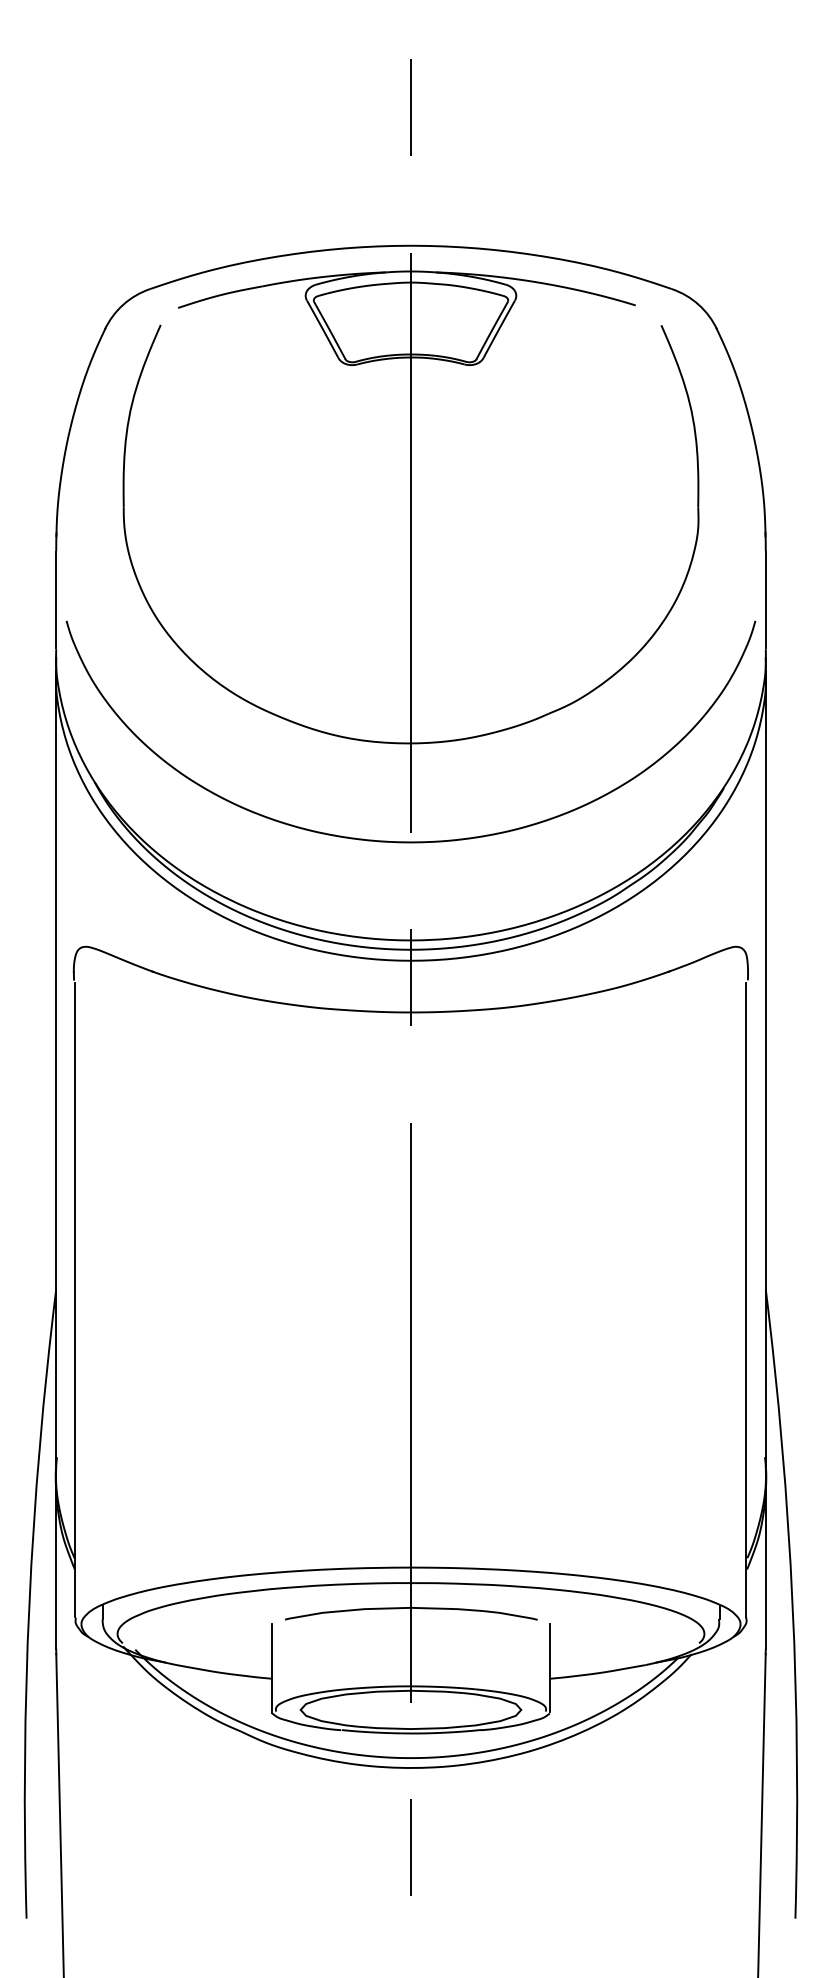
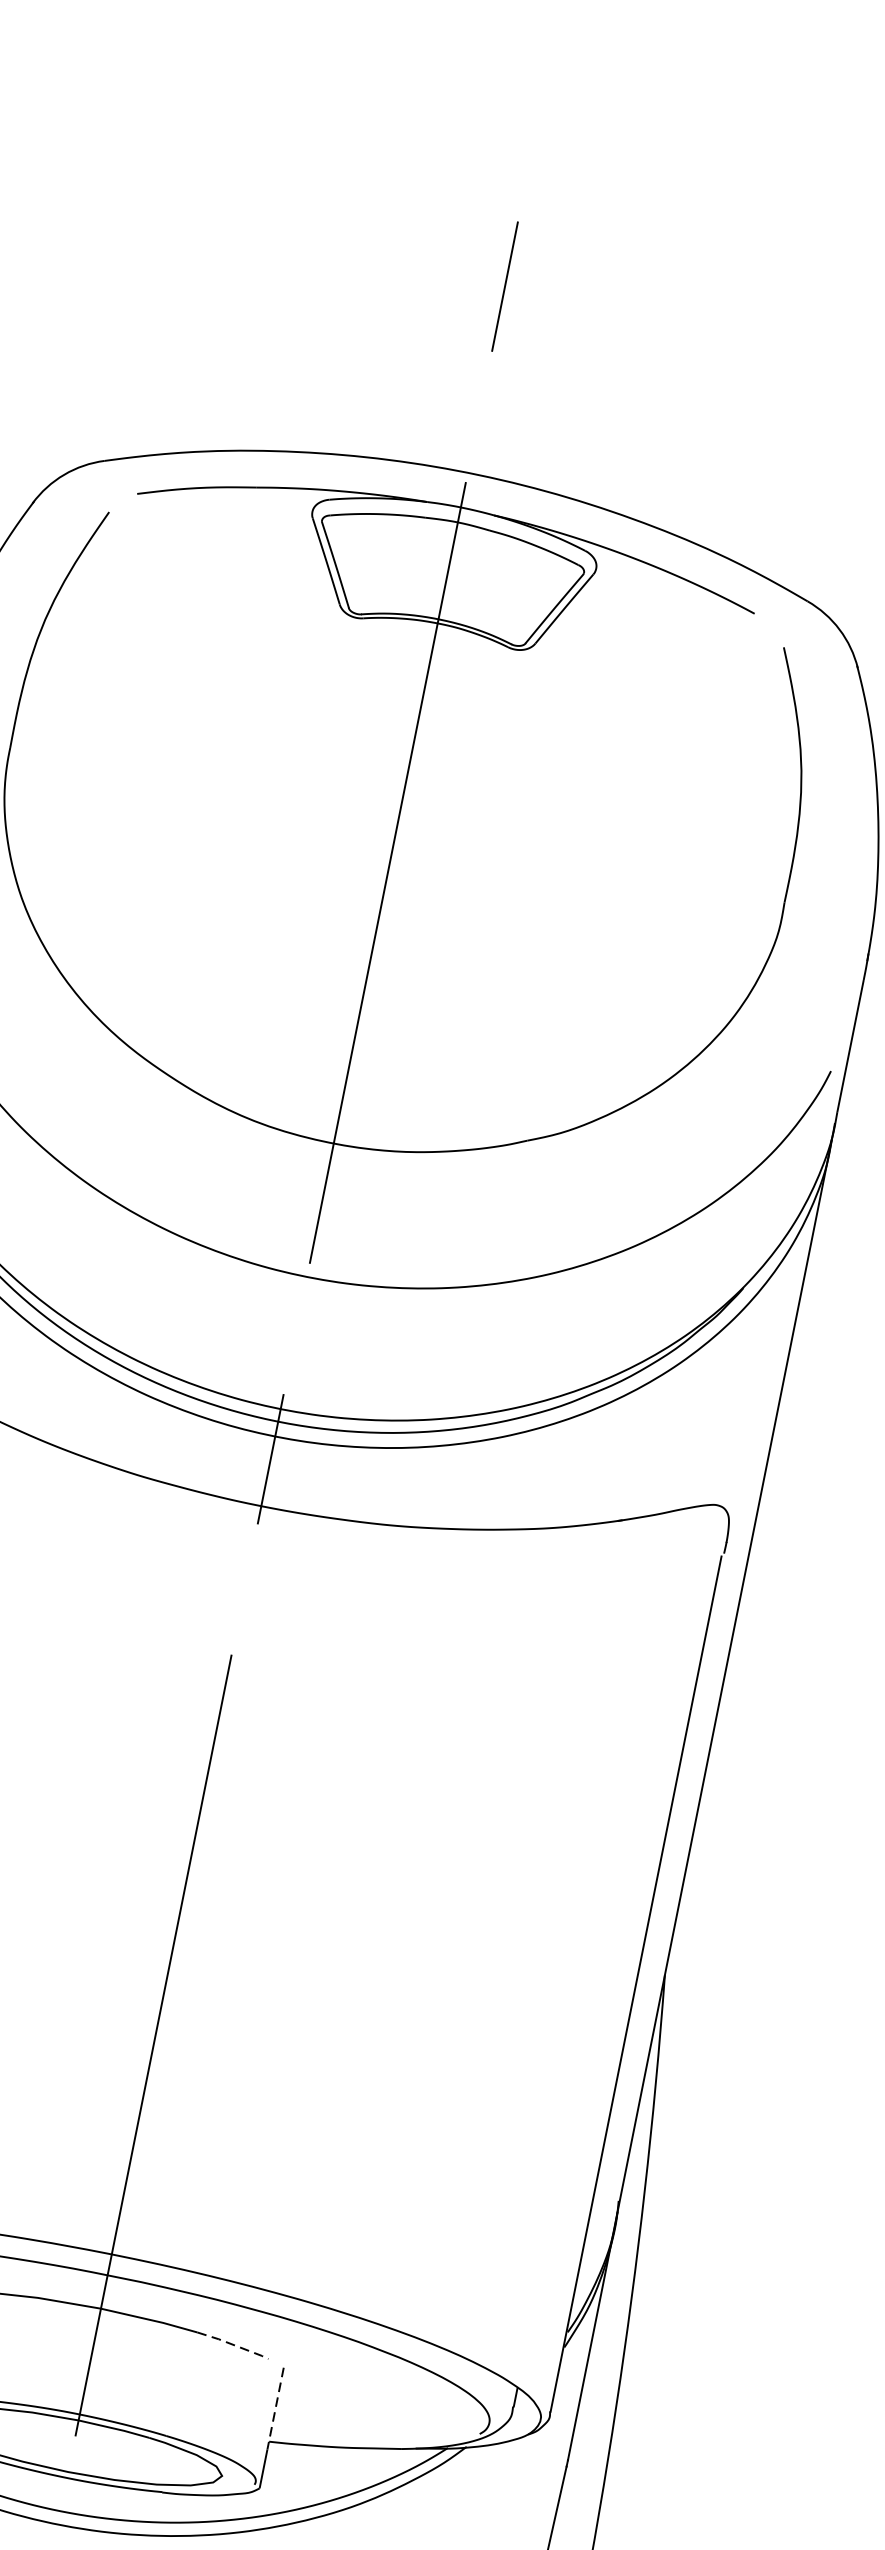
line: (511, 1614) -> (234, 2344), solid -> dashed
line: (549, 1654) -> (275, 2408), solid -> dashed

